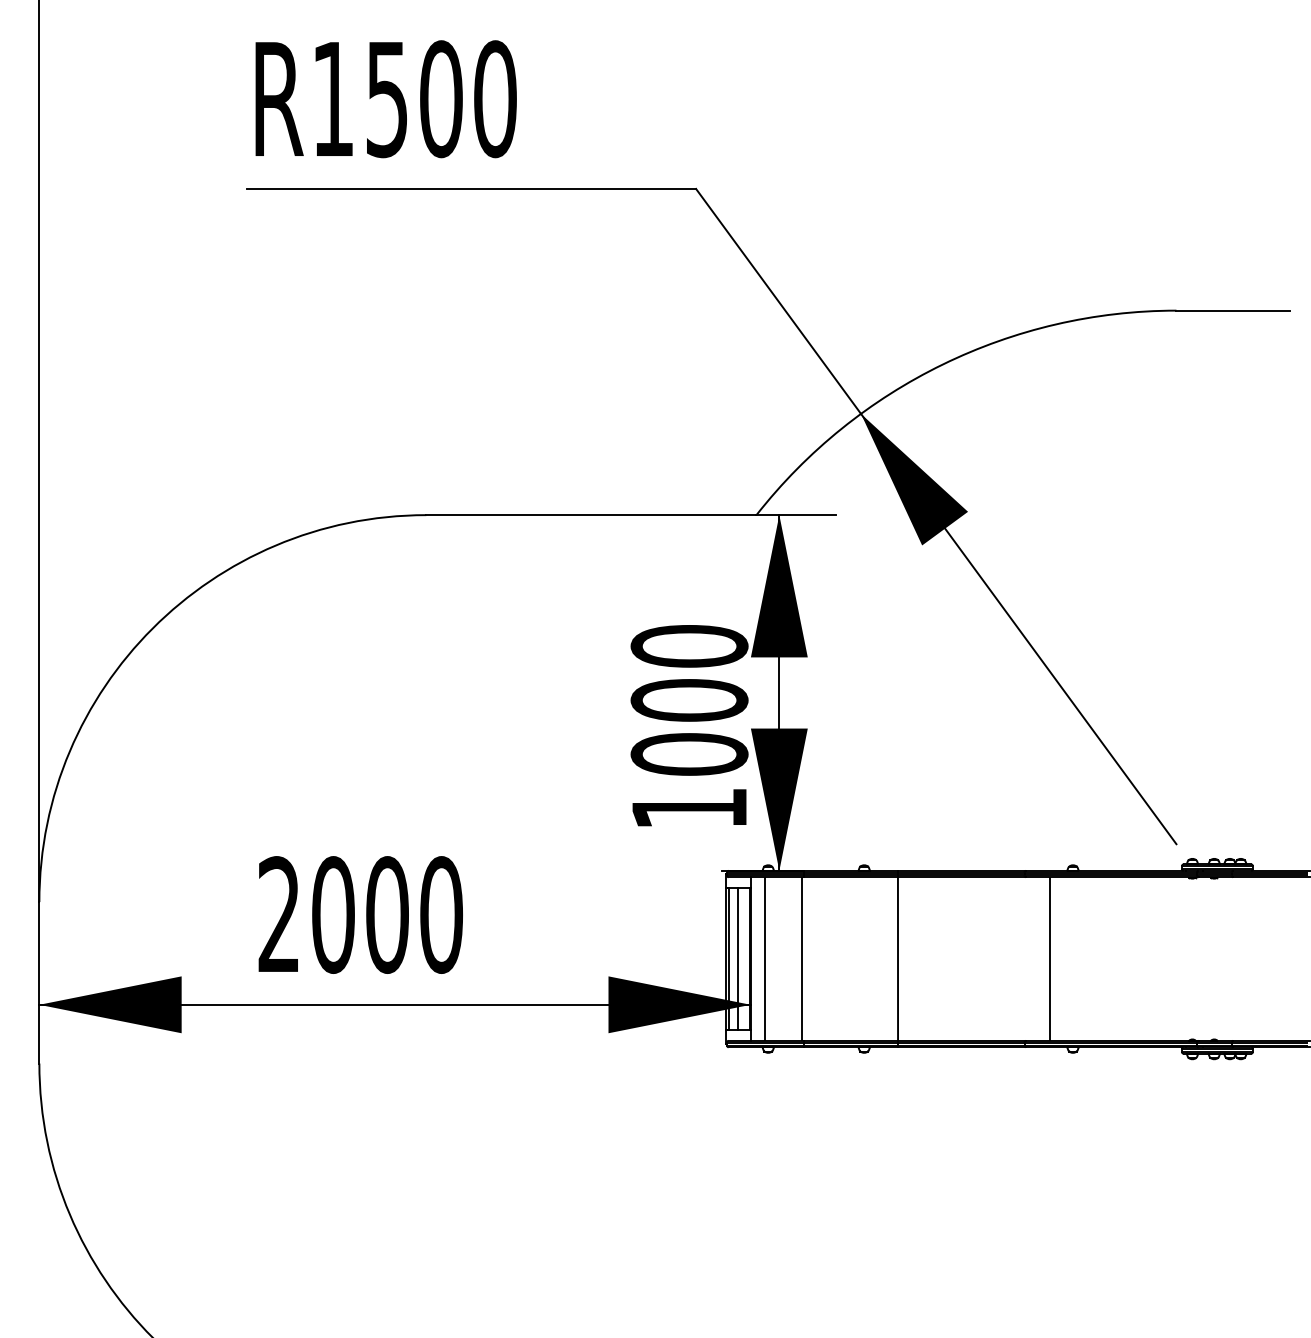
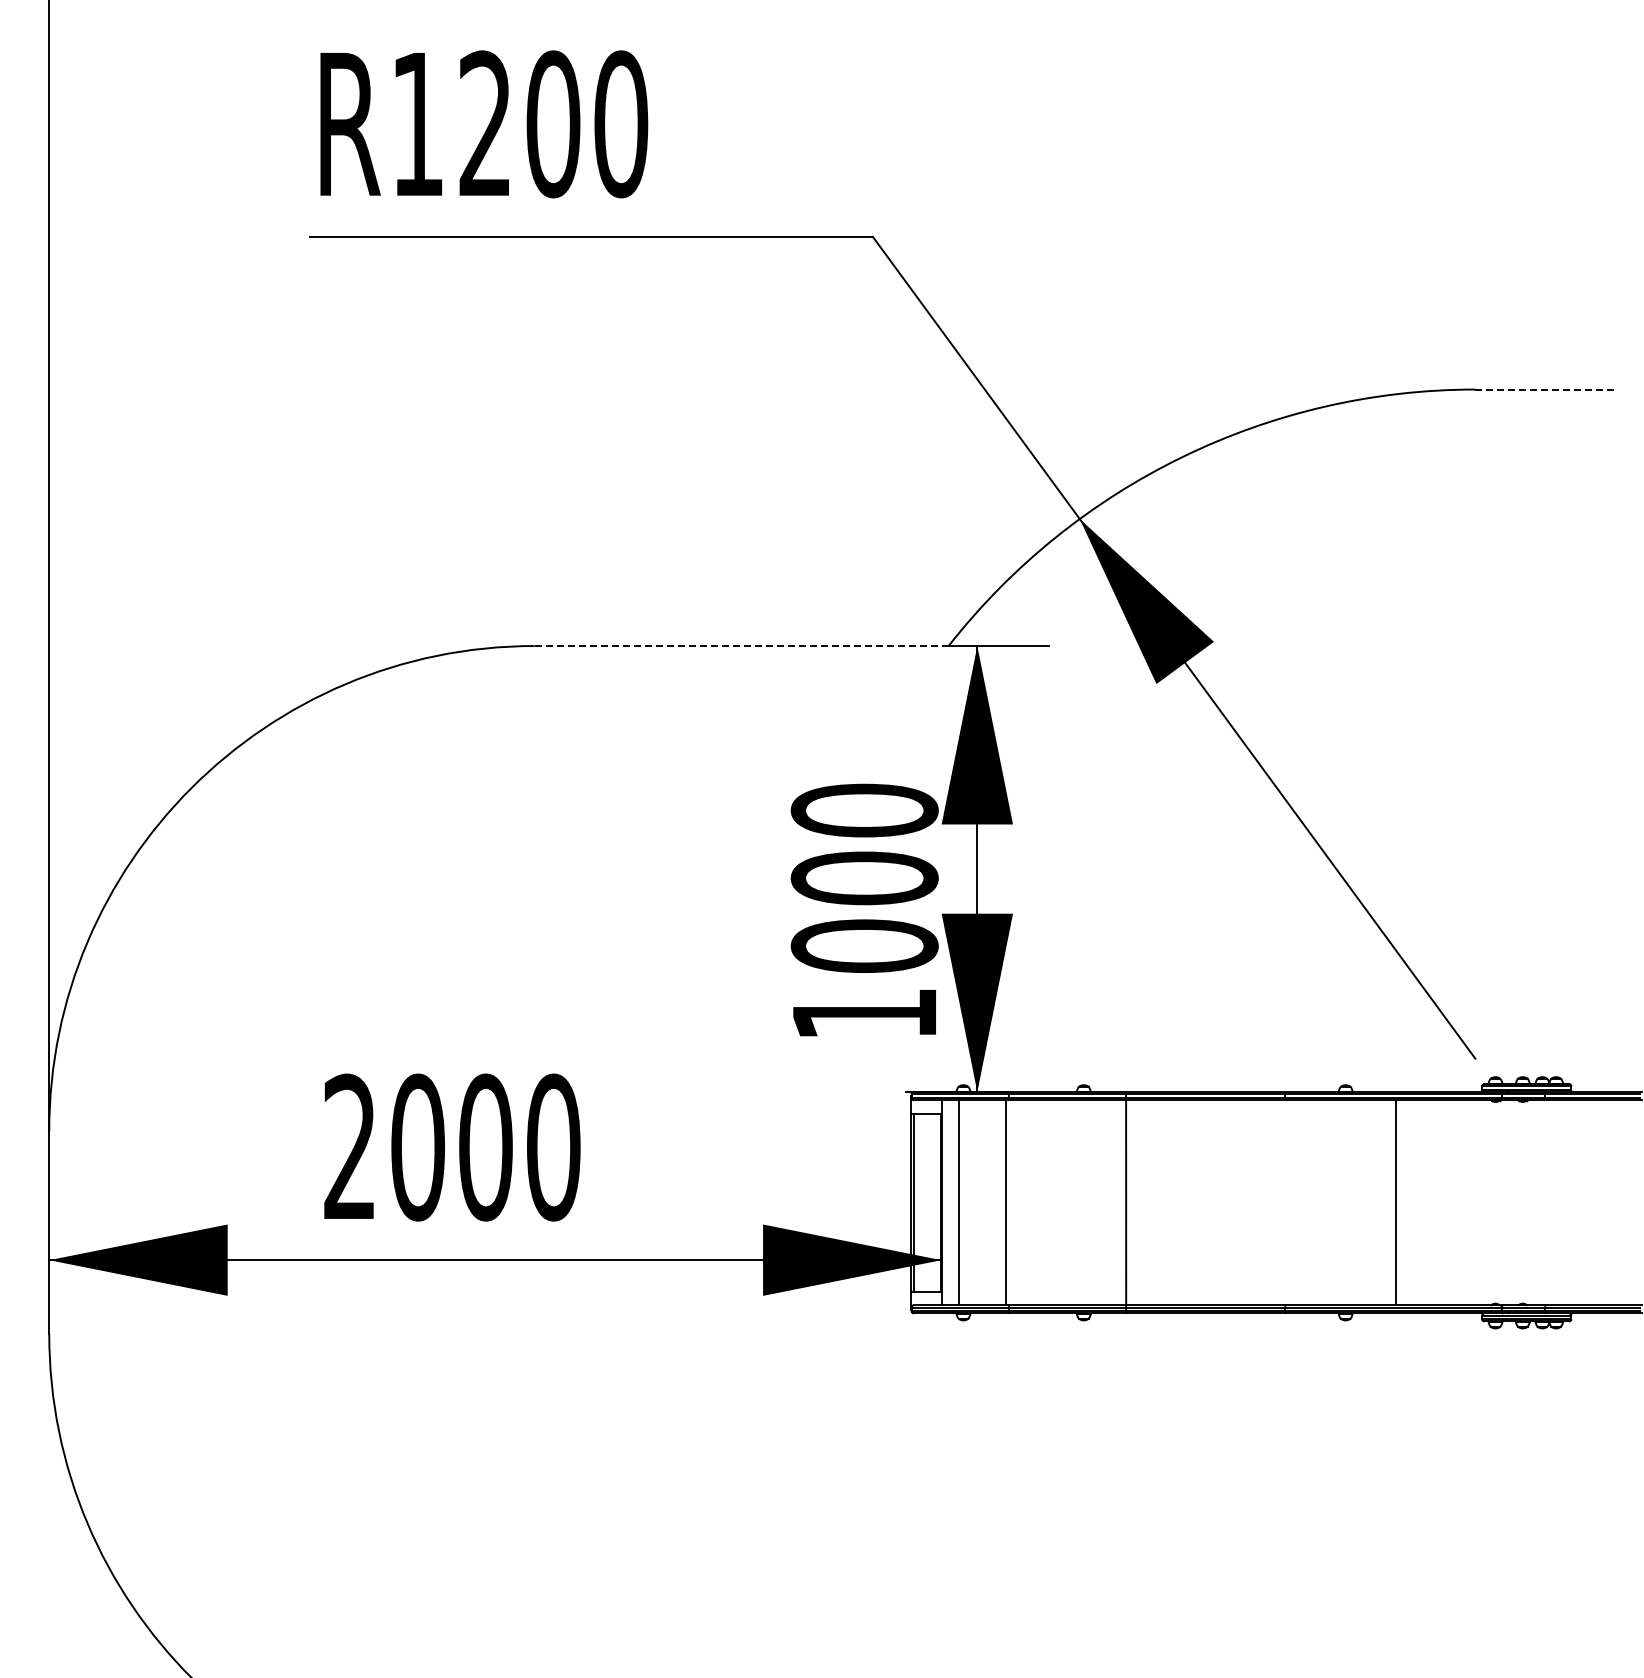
text: (386, 99) -> (484, 124), R1500 -> R1200
line: (1233, 310) -> (1547, 389), solid -> dashed
line: (592, 515) -> (742, 646), solid -> dashed
line: (737, 958) -> (924, 1202), removed
line: (1049, 958) -> (1396, 1202), moved

